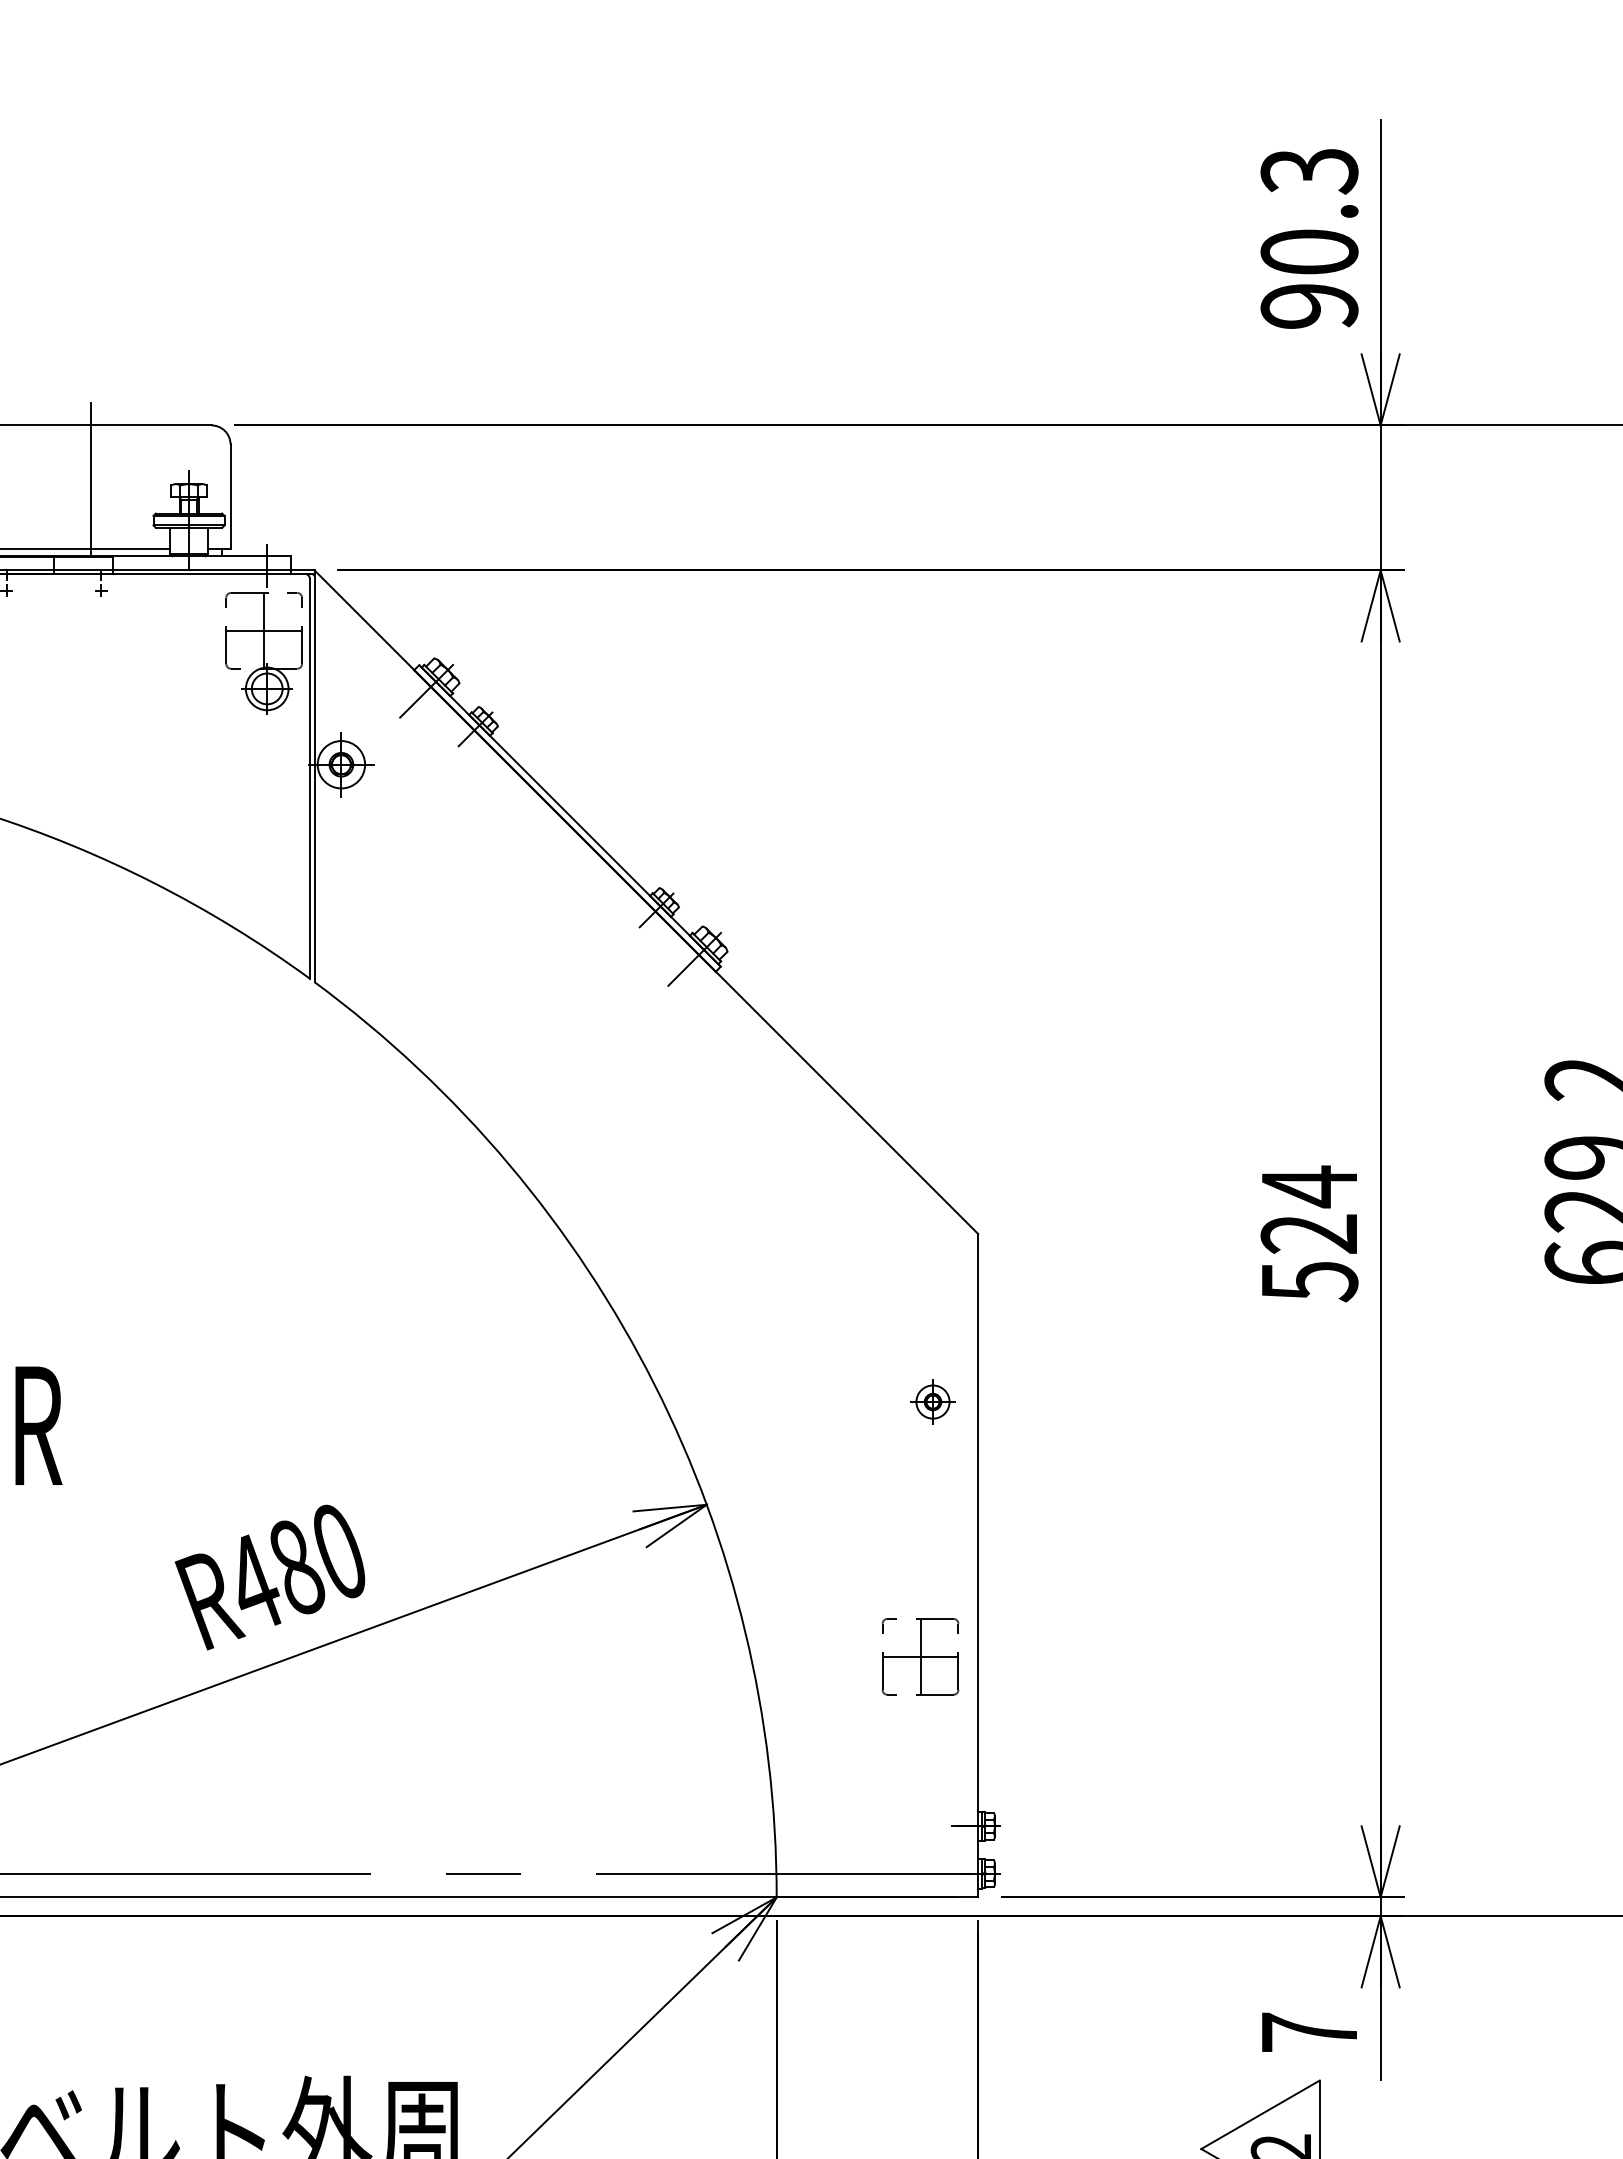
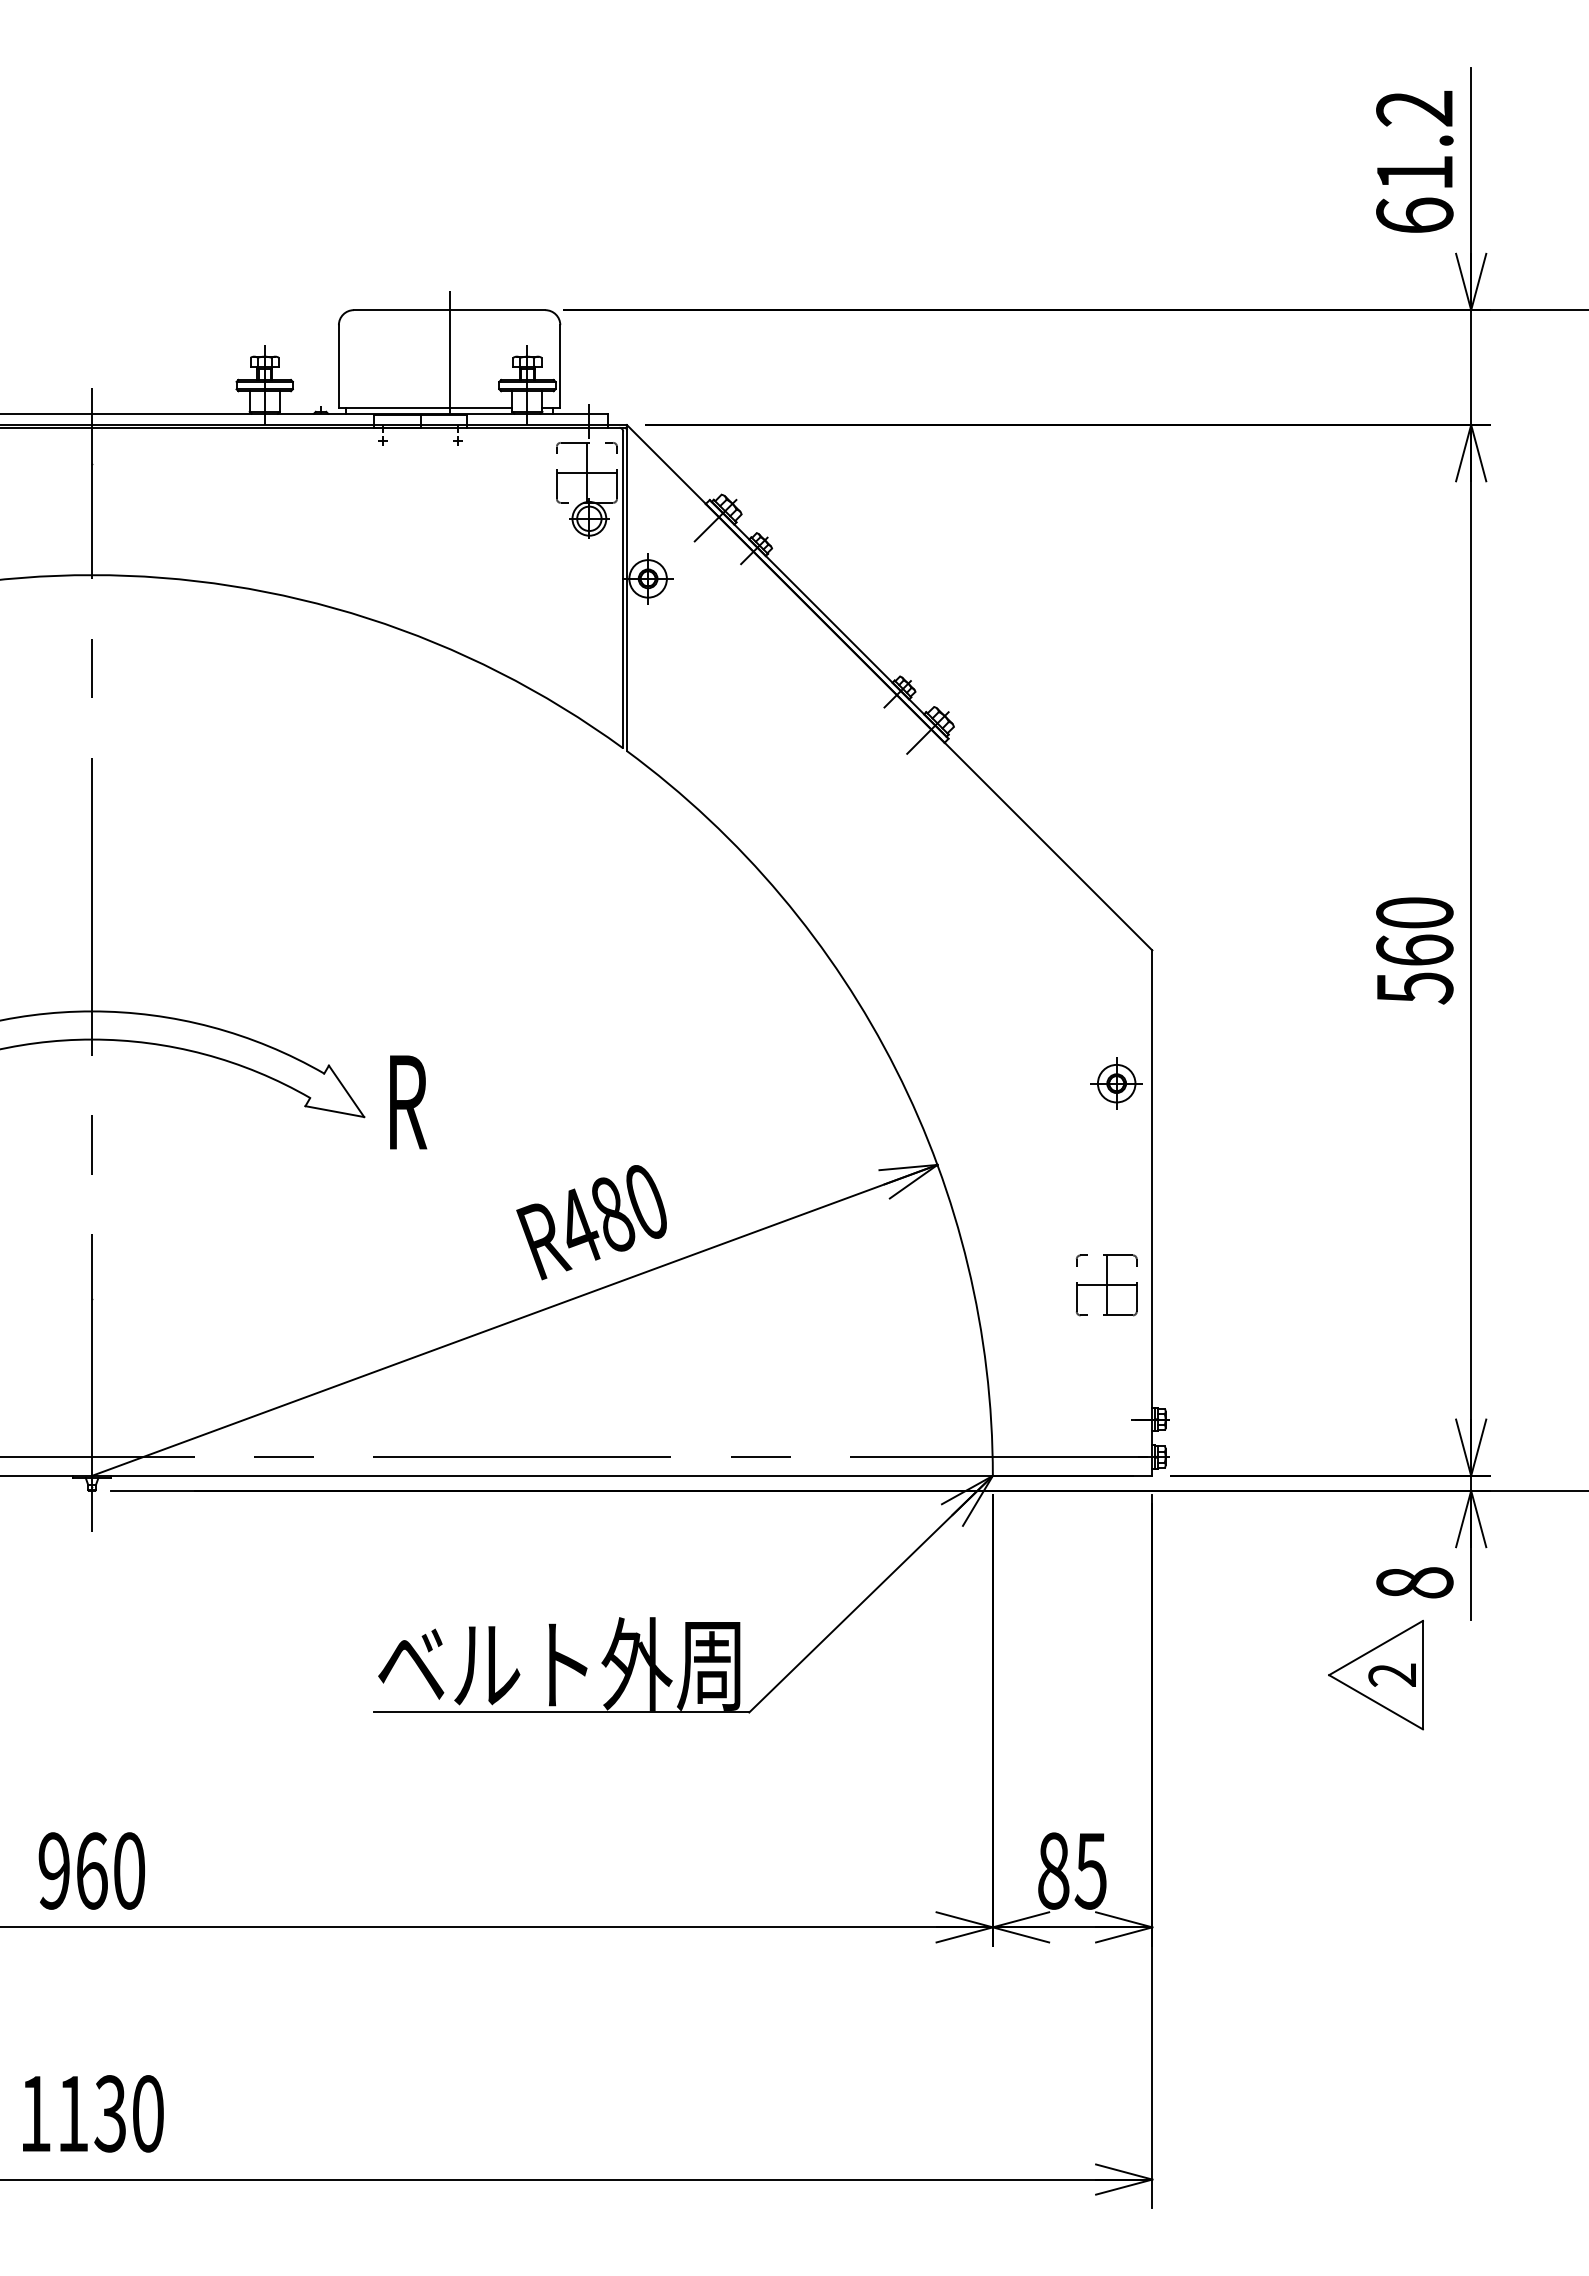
text: (1309, 237) -> (1414, 161), 90.3 -> 61.2
text: (1309, 1210) -> (1414, 931), 524 -> 560
part: (932, 1401) -> (1116, 1083), size x1.43
text: (1309, 2032) -> (1414, 1582), 7 -> 8

